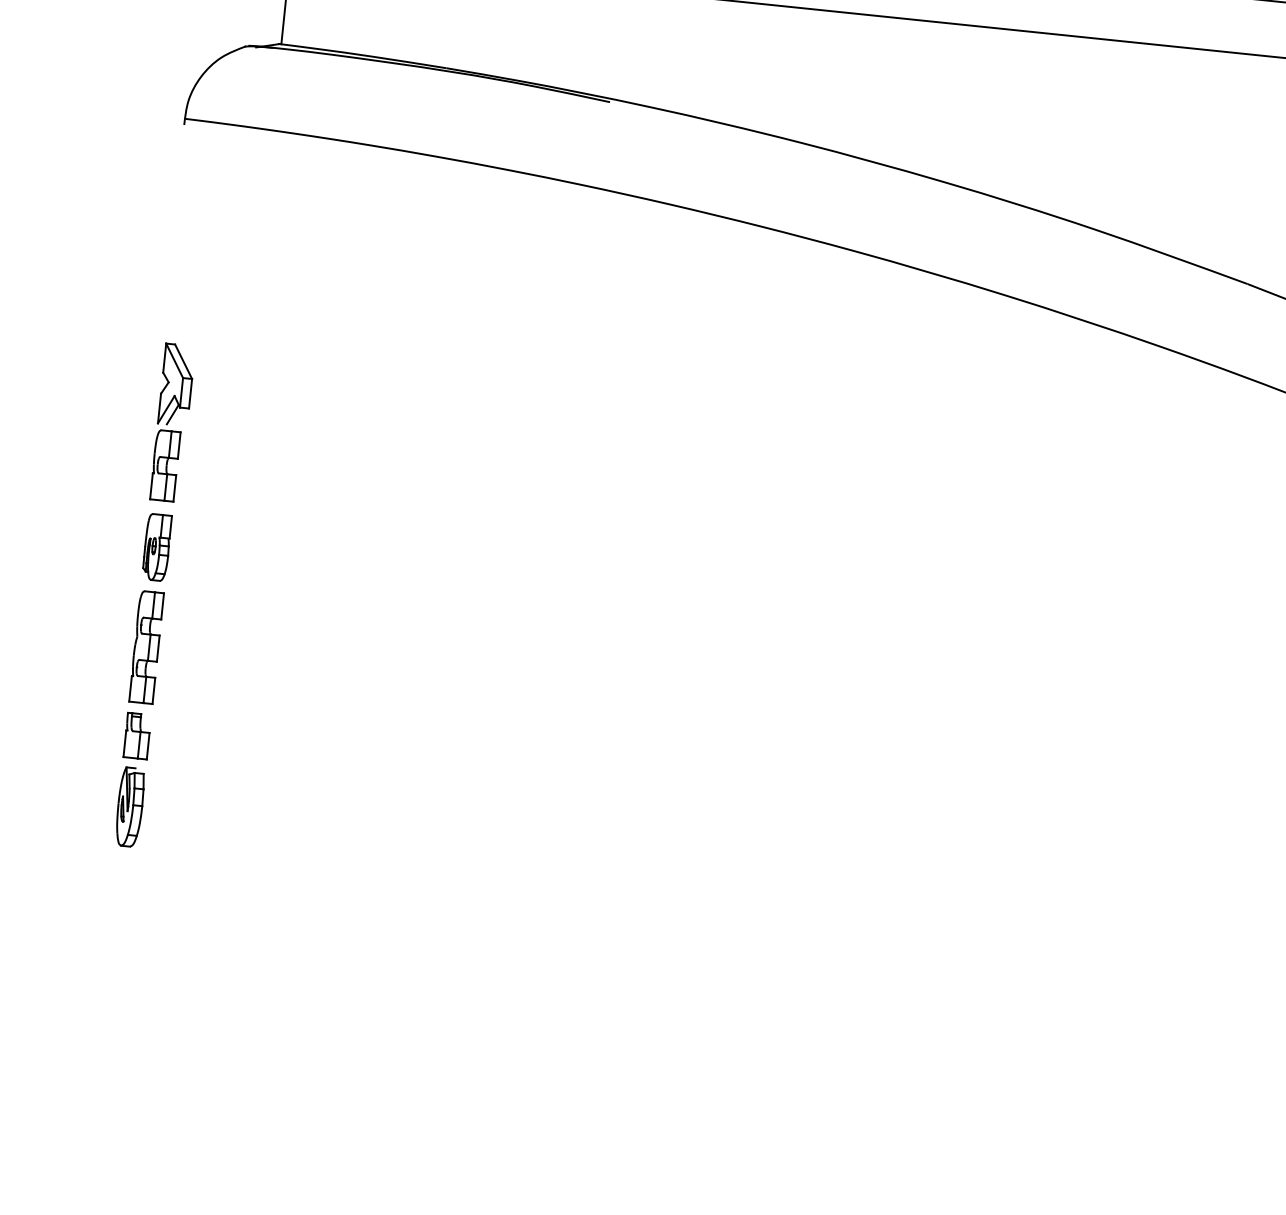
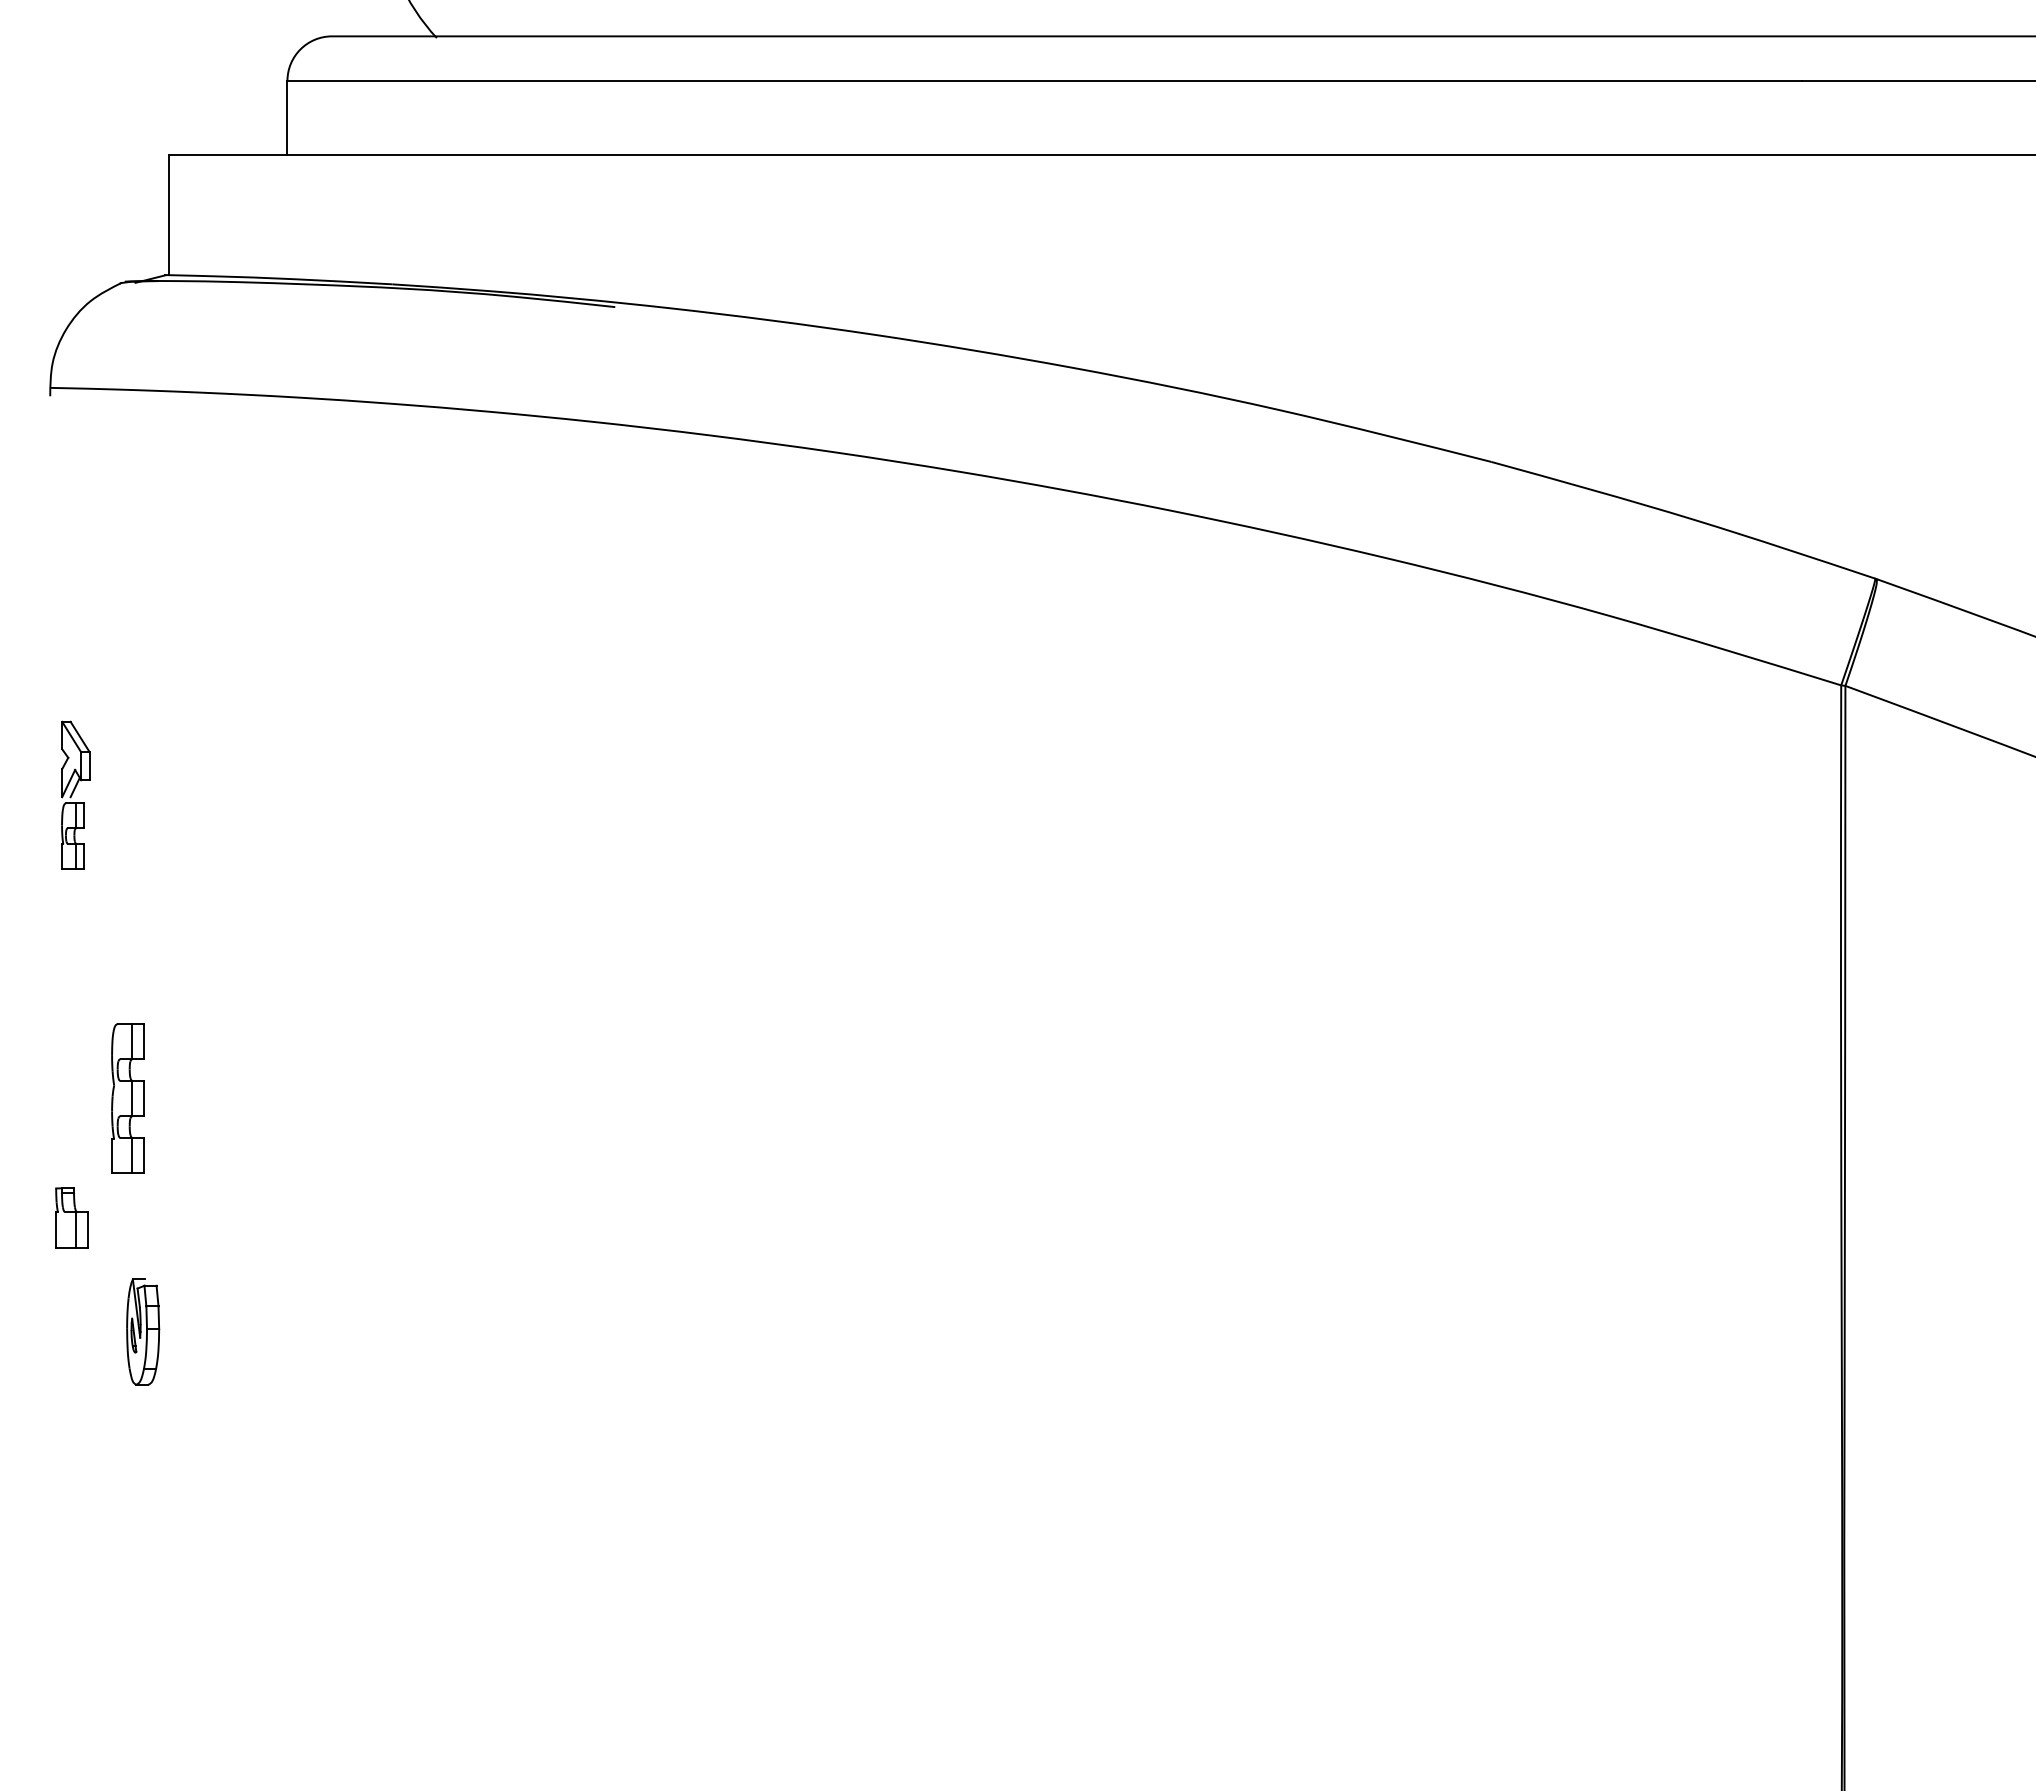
part: (172, 422) -> (75, 794), size x0.7
part: (157, 547) -> (72, 963), removed
part: (146, 647) -> (127, 1098), moved
part: (130, 806) -> (143, 1331), moved

